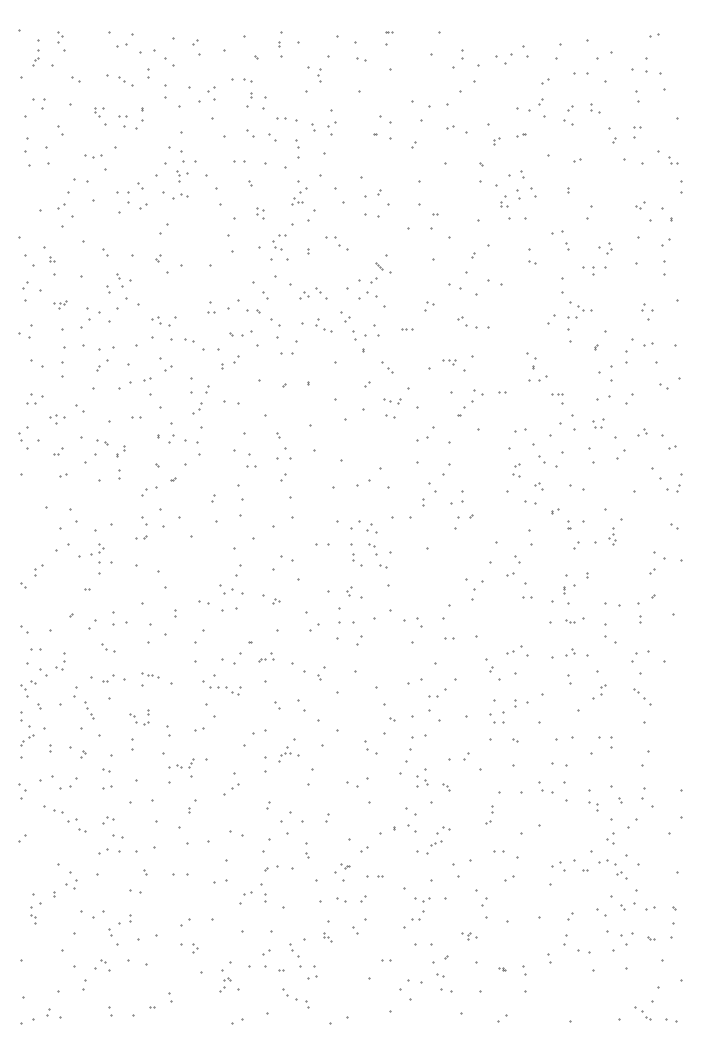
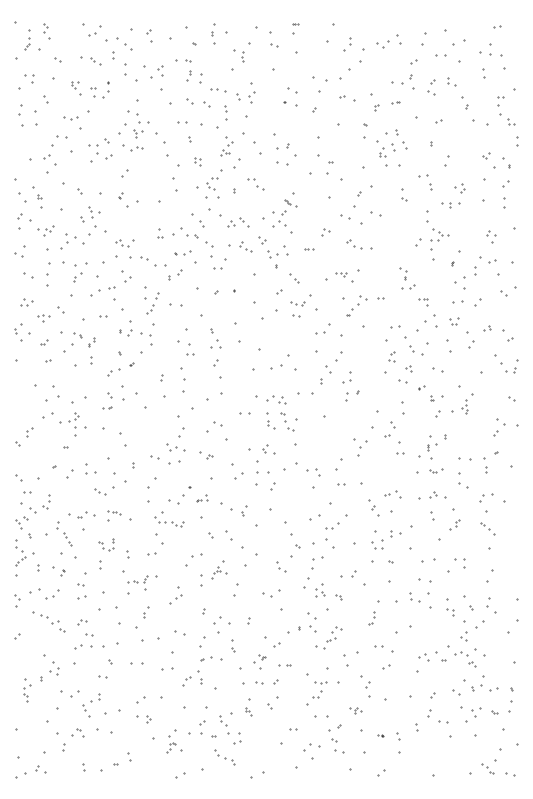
part: (636, 132) -> (500, 101), moved
part: (59, 303) -> (45, 230), size x1.67
part: (108, 647) -> (100, 491), moved

